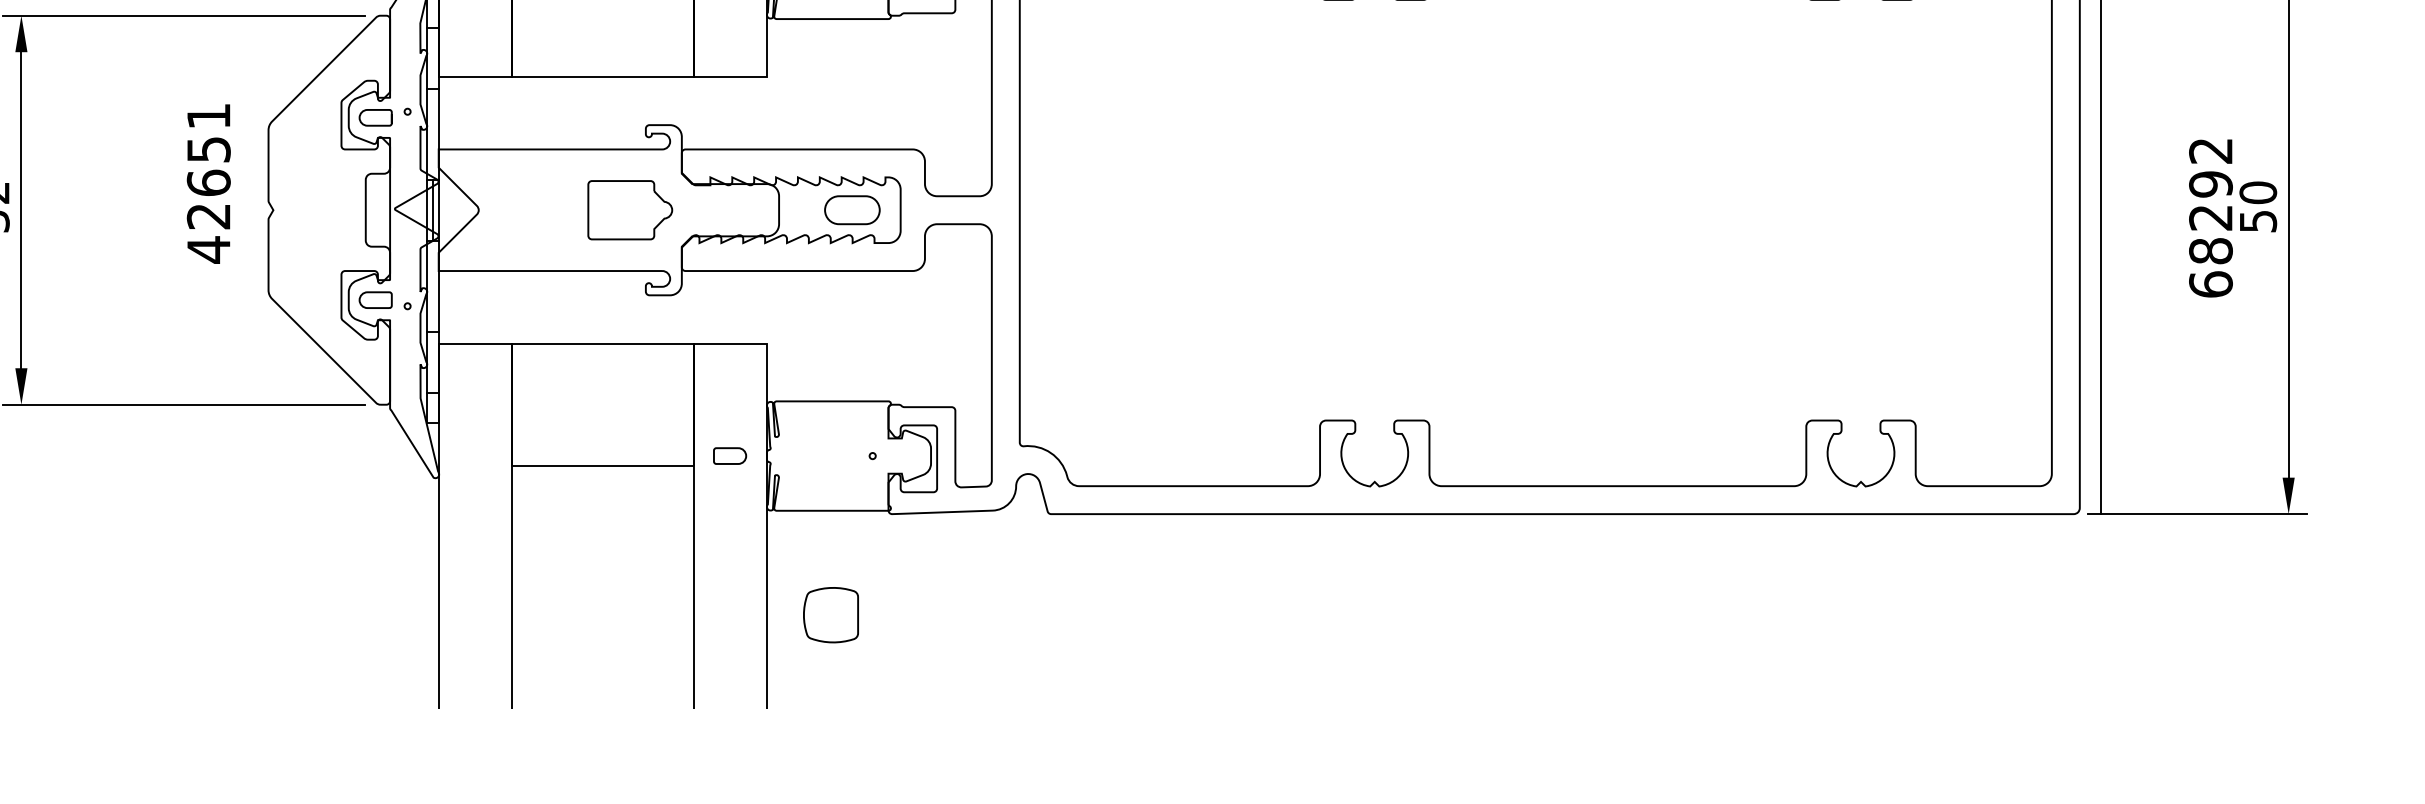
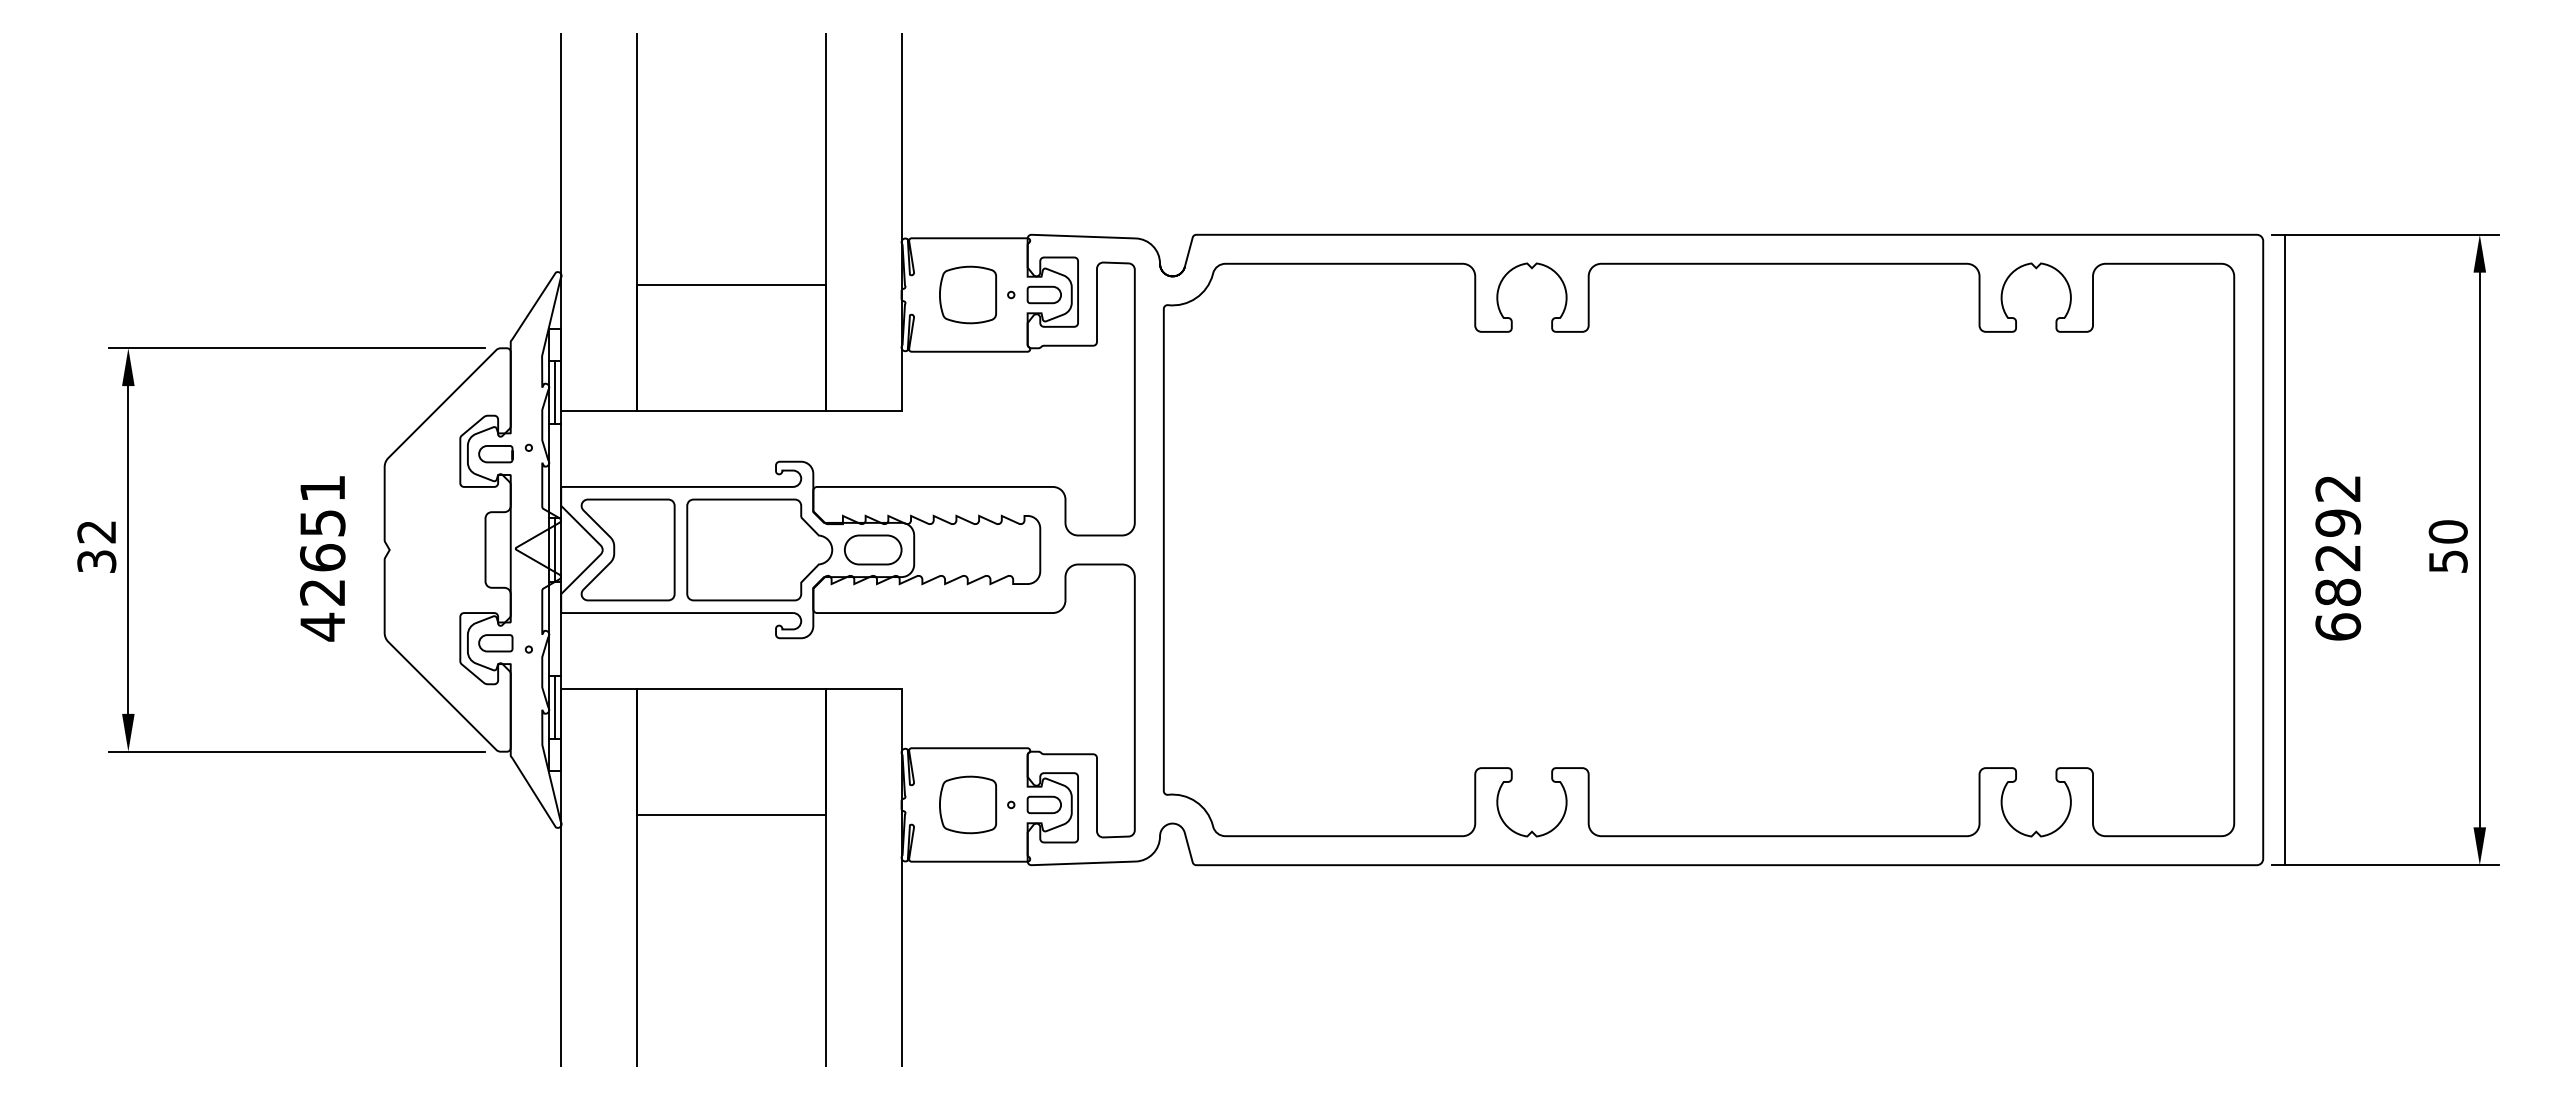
line: (432, 57) -> (554, 391), added
text: (208, 183) -> (322, 558), moved
part: (502, 209) -> (627, 549), added
part: (629, 209) -> (759, 549), size x1.67
part: (852, 209) -> (873, 549), moved
text: (2211, 218) -> (2338, 558), moved
line: (432, 362) -> (554, 707), added
part: (729, 455) -> (1043, 804), moved
part: (830, 614) -> (967, 804), moved

